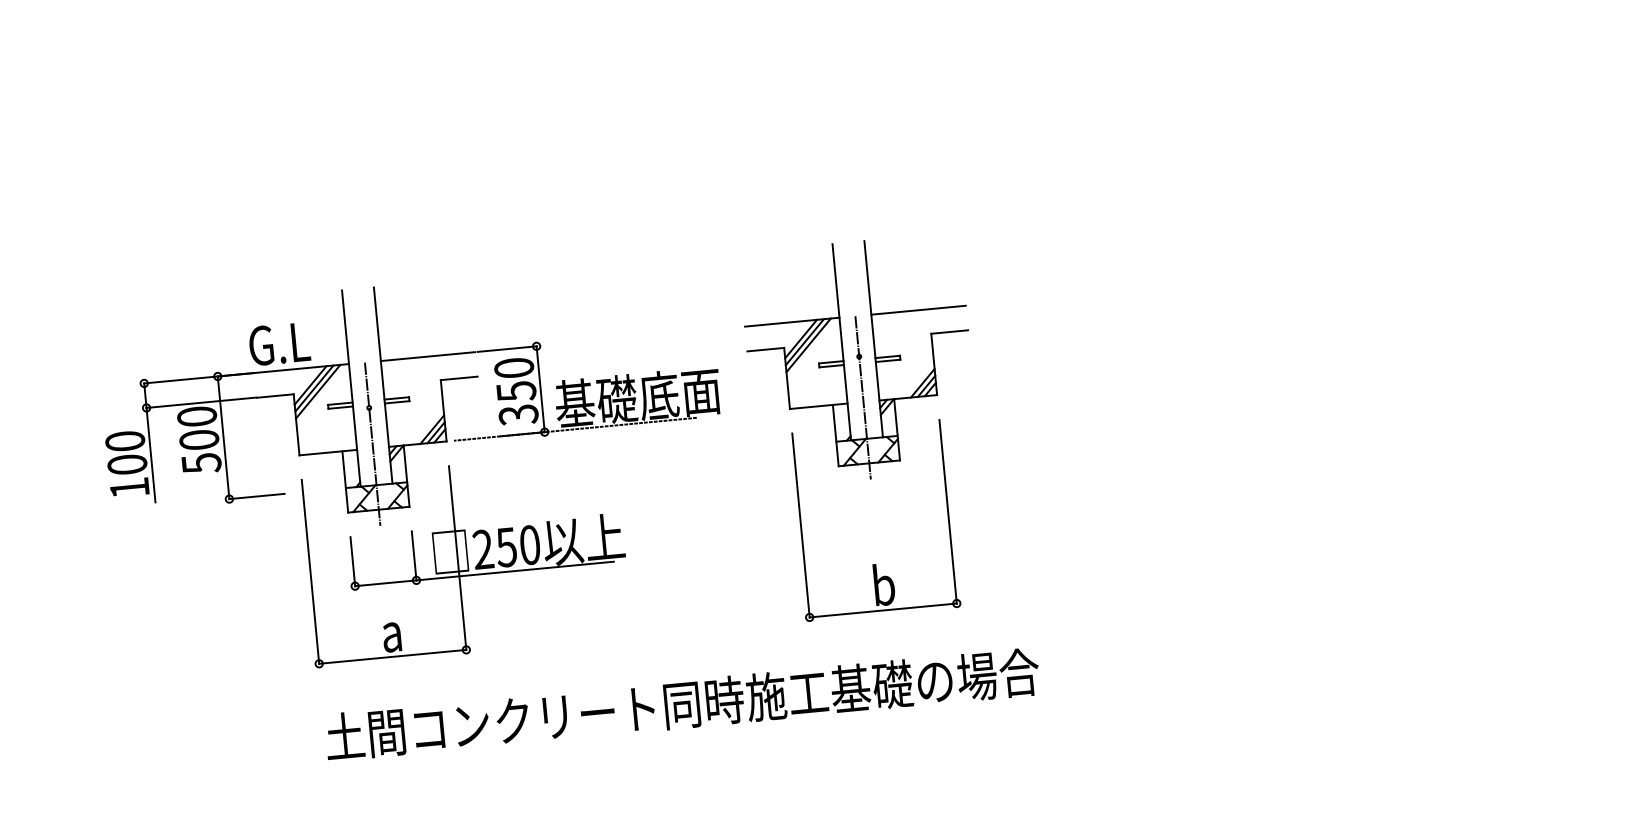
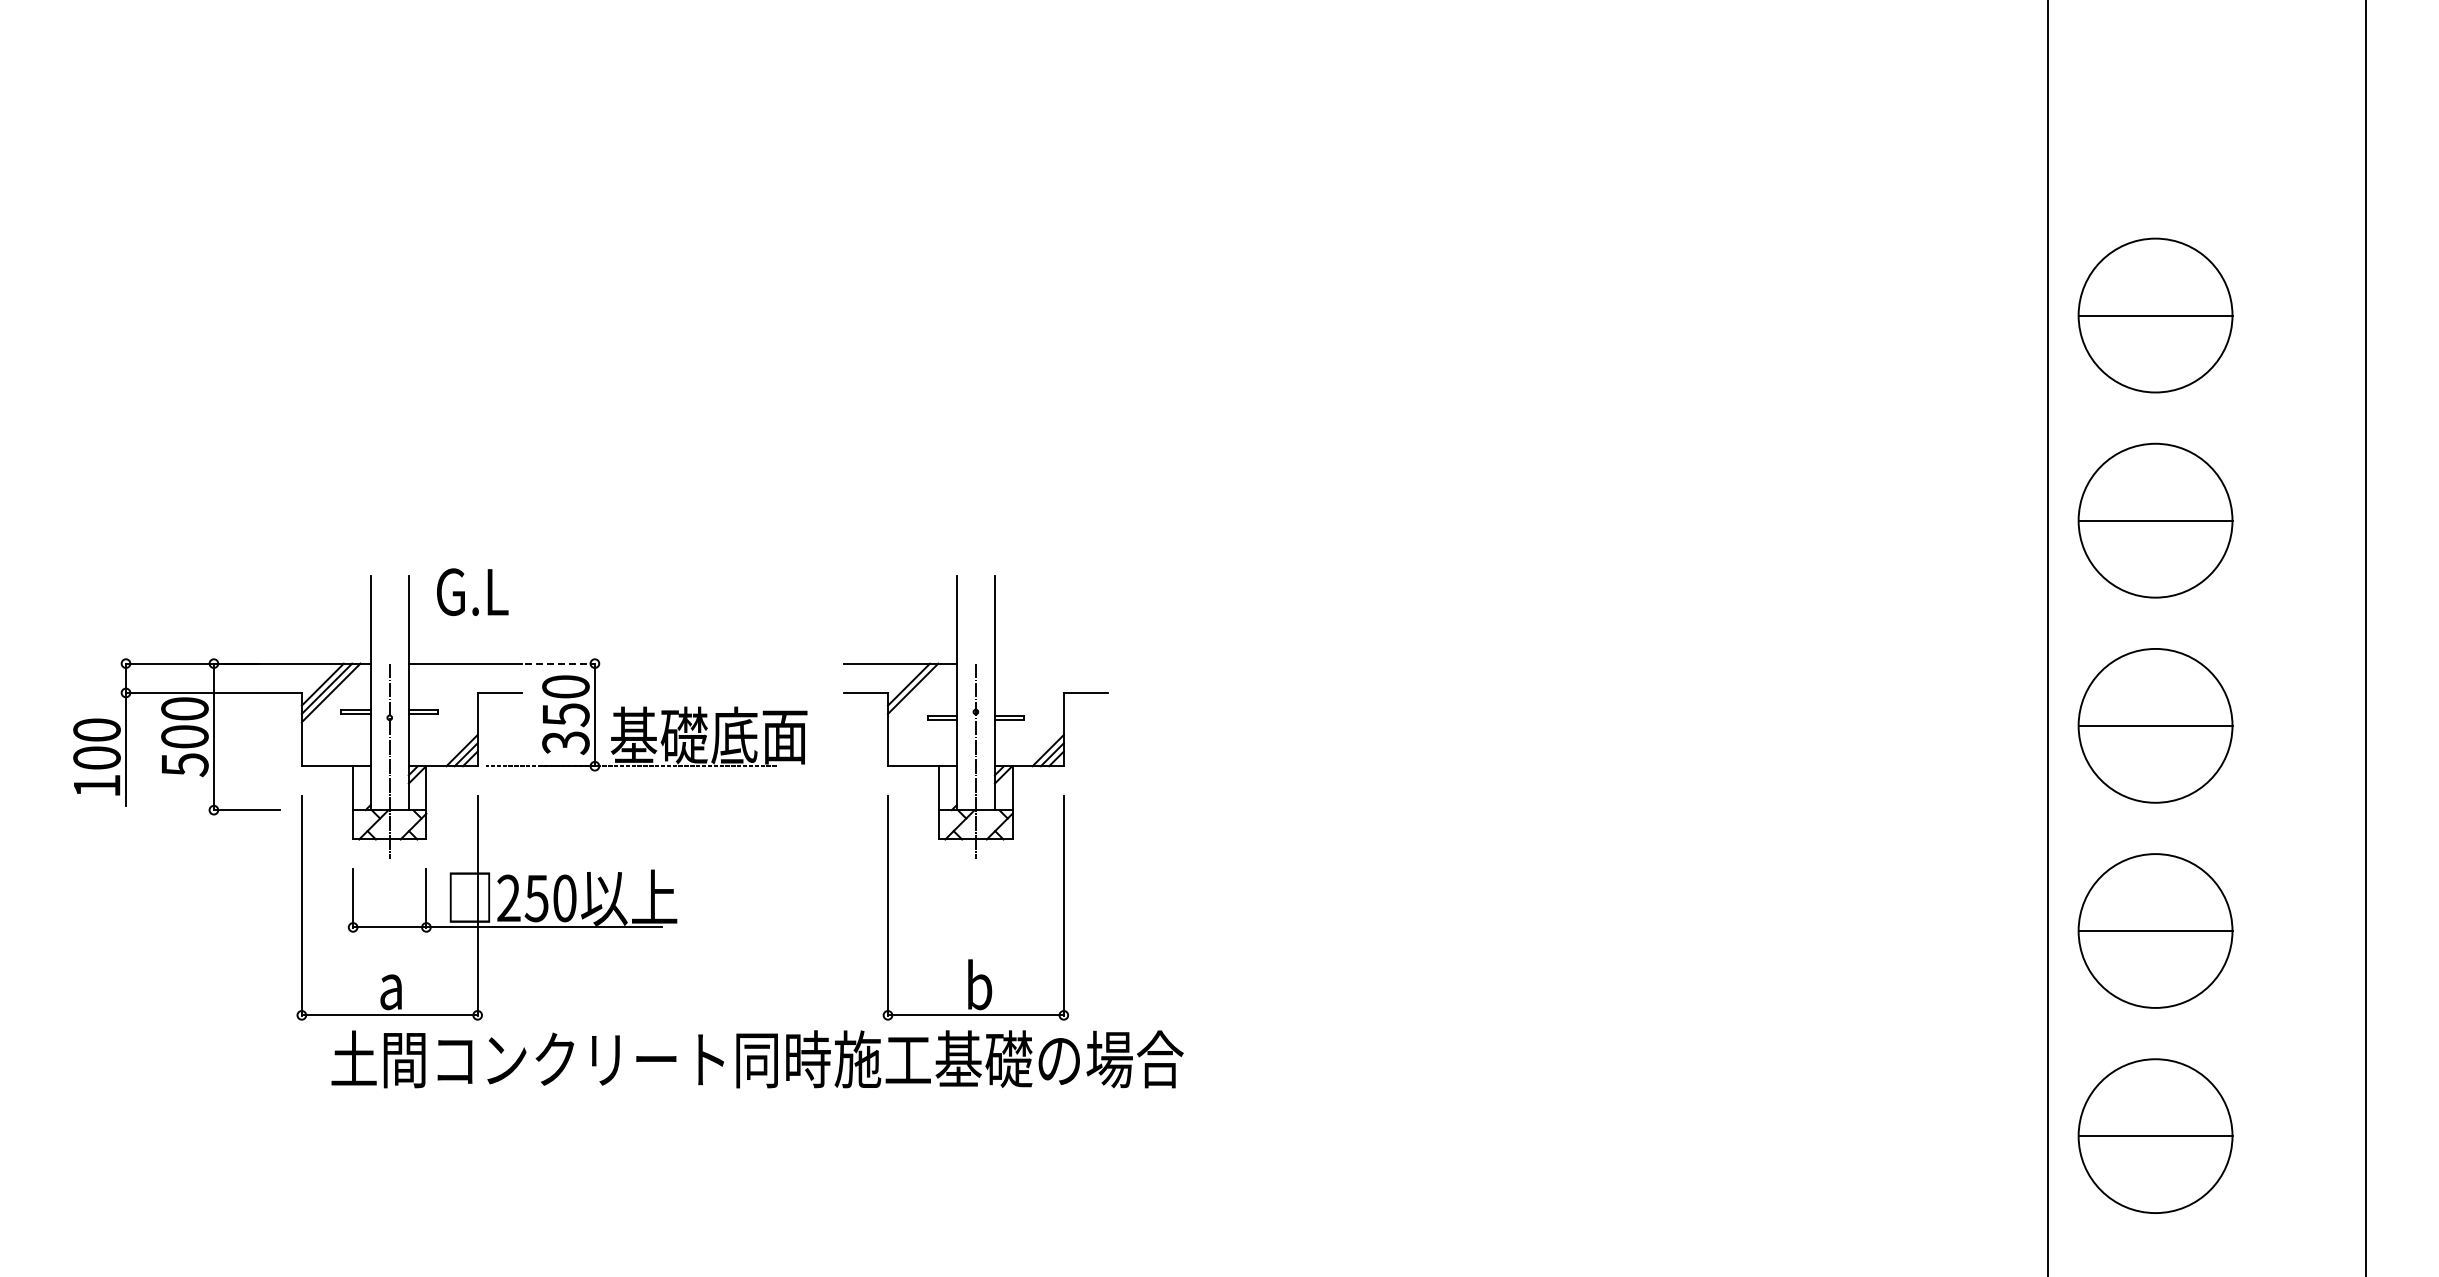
line: (917, 310) -> (1050, 663), removed
text: (279, 343) -> (472, 591), moved
line: (807, 345) -> (916, 692), removed
line: (507, 348) -> (560, 663), solid -> dashed
text: (682, 704) -> (757, 1059), moved

